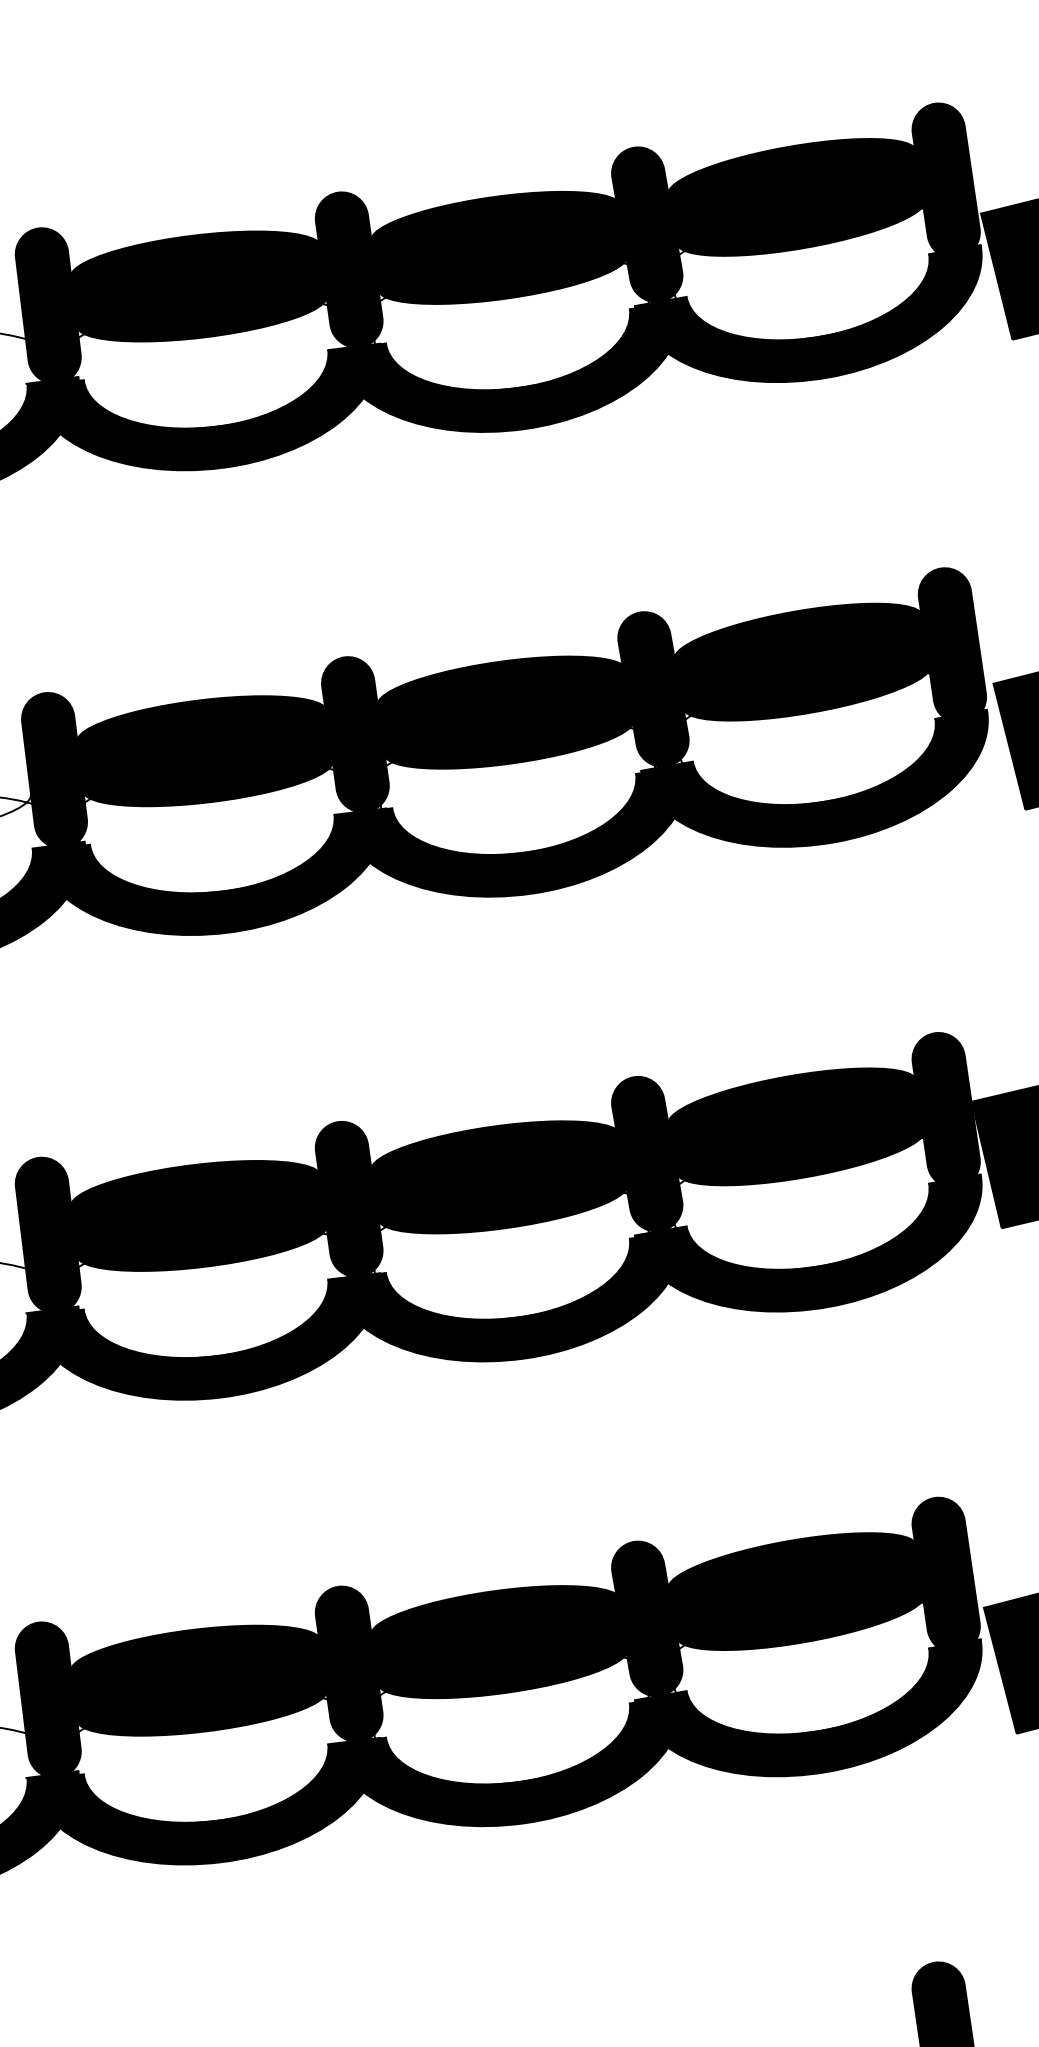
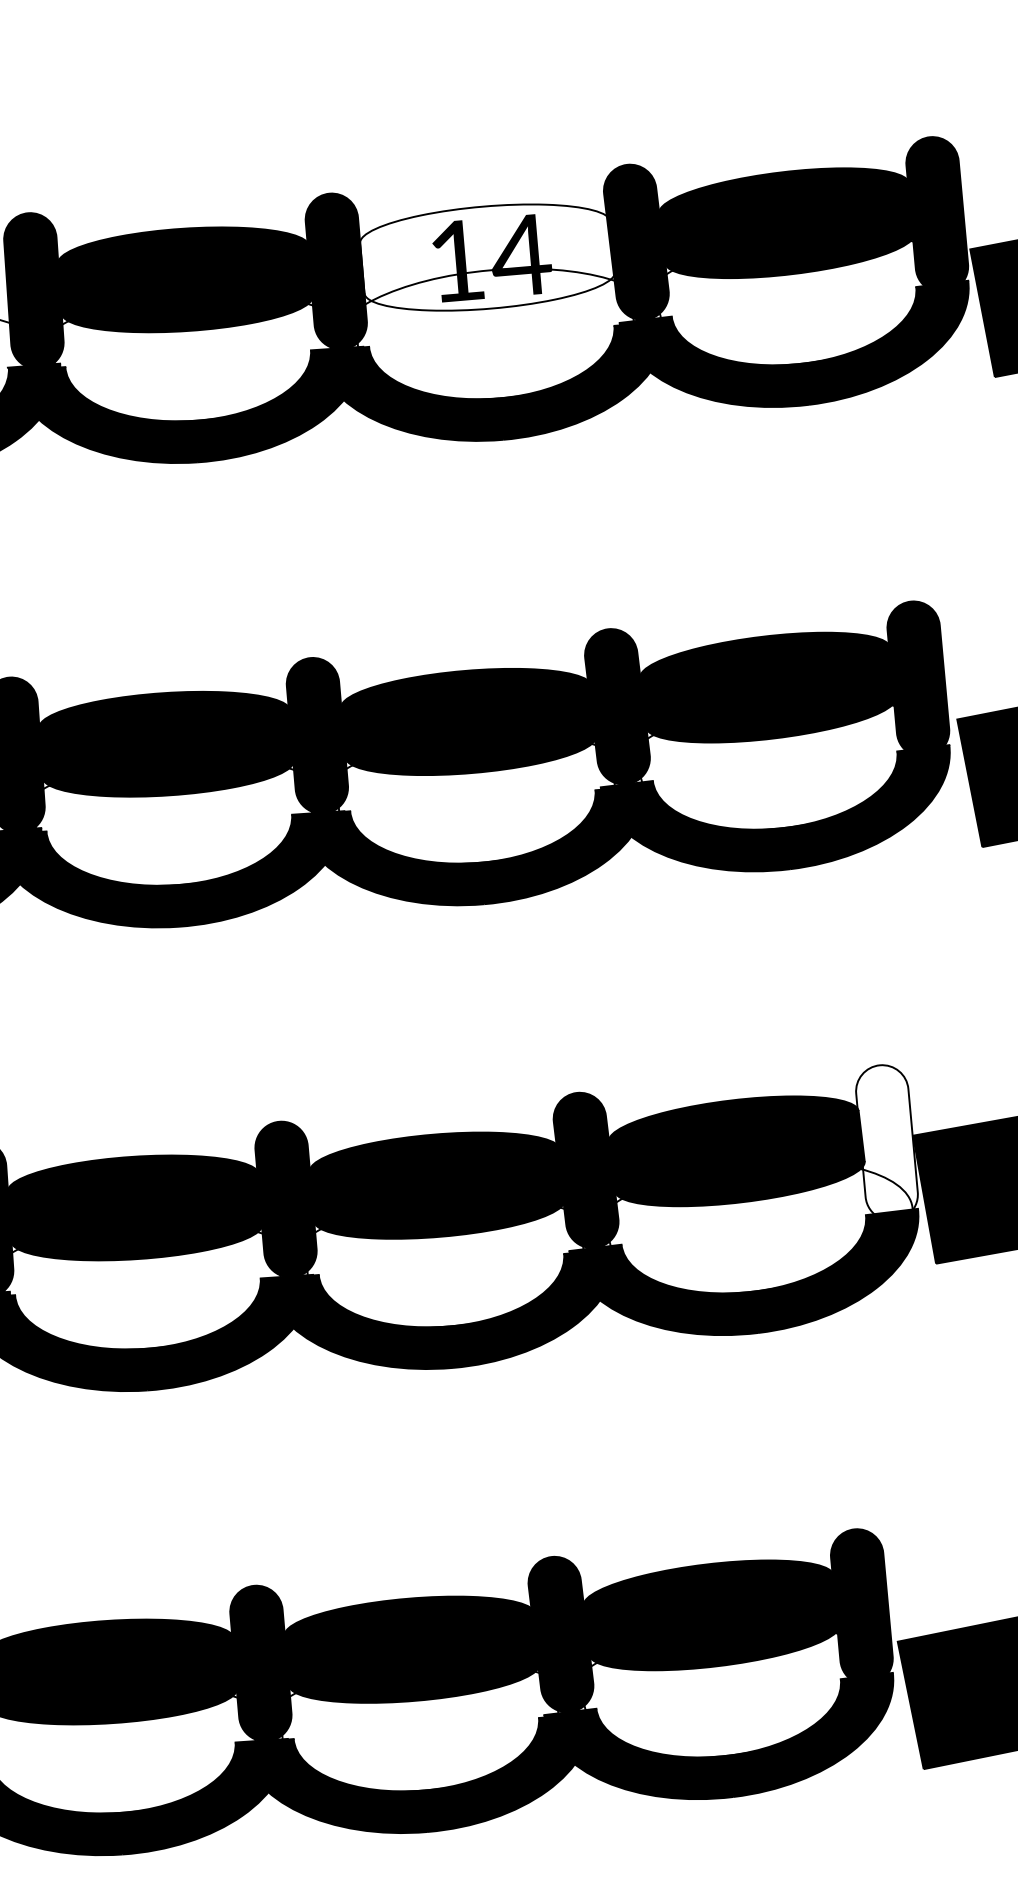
fill: (499, 247) -> (487, 257), removed
fill: (945, 1109) -> (886, 1142), removed

